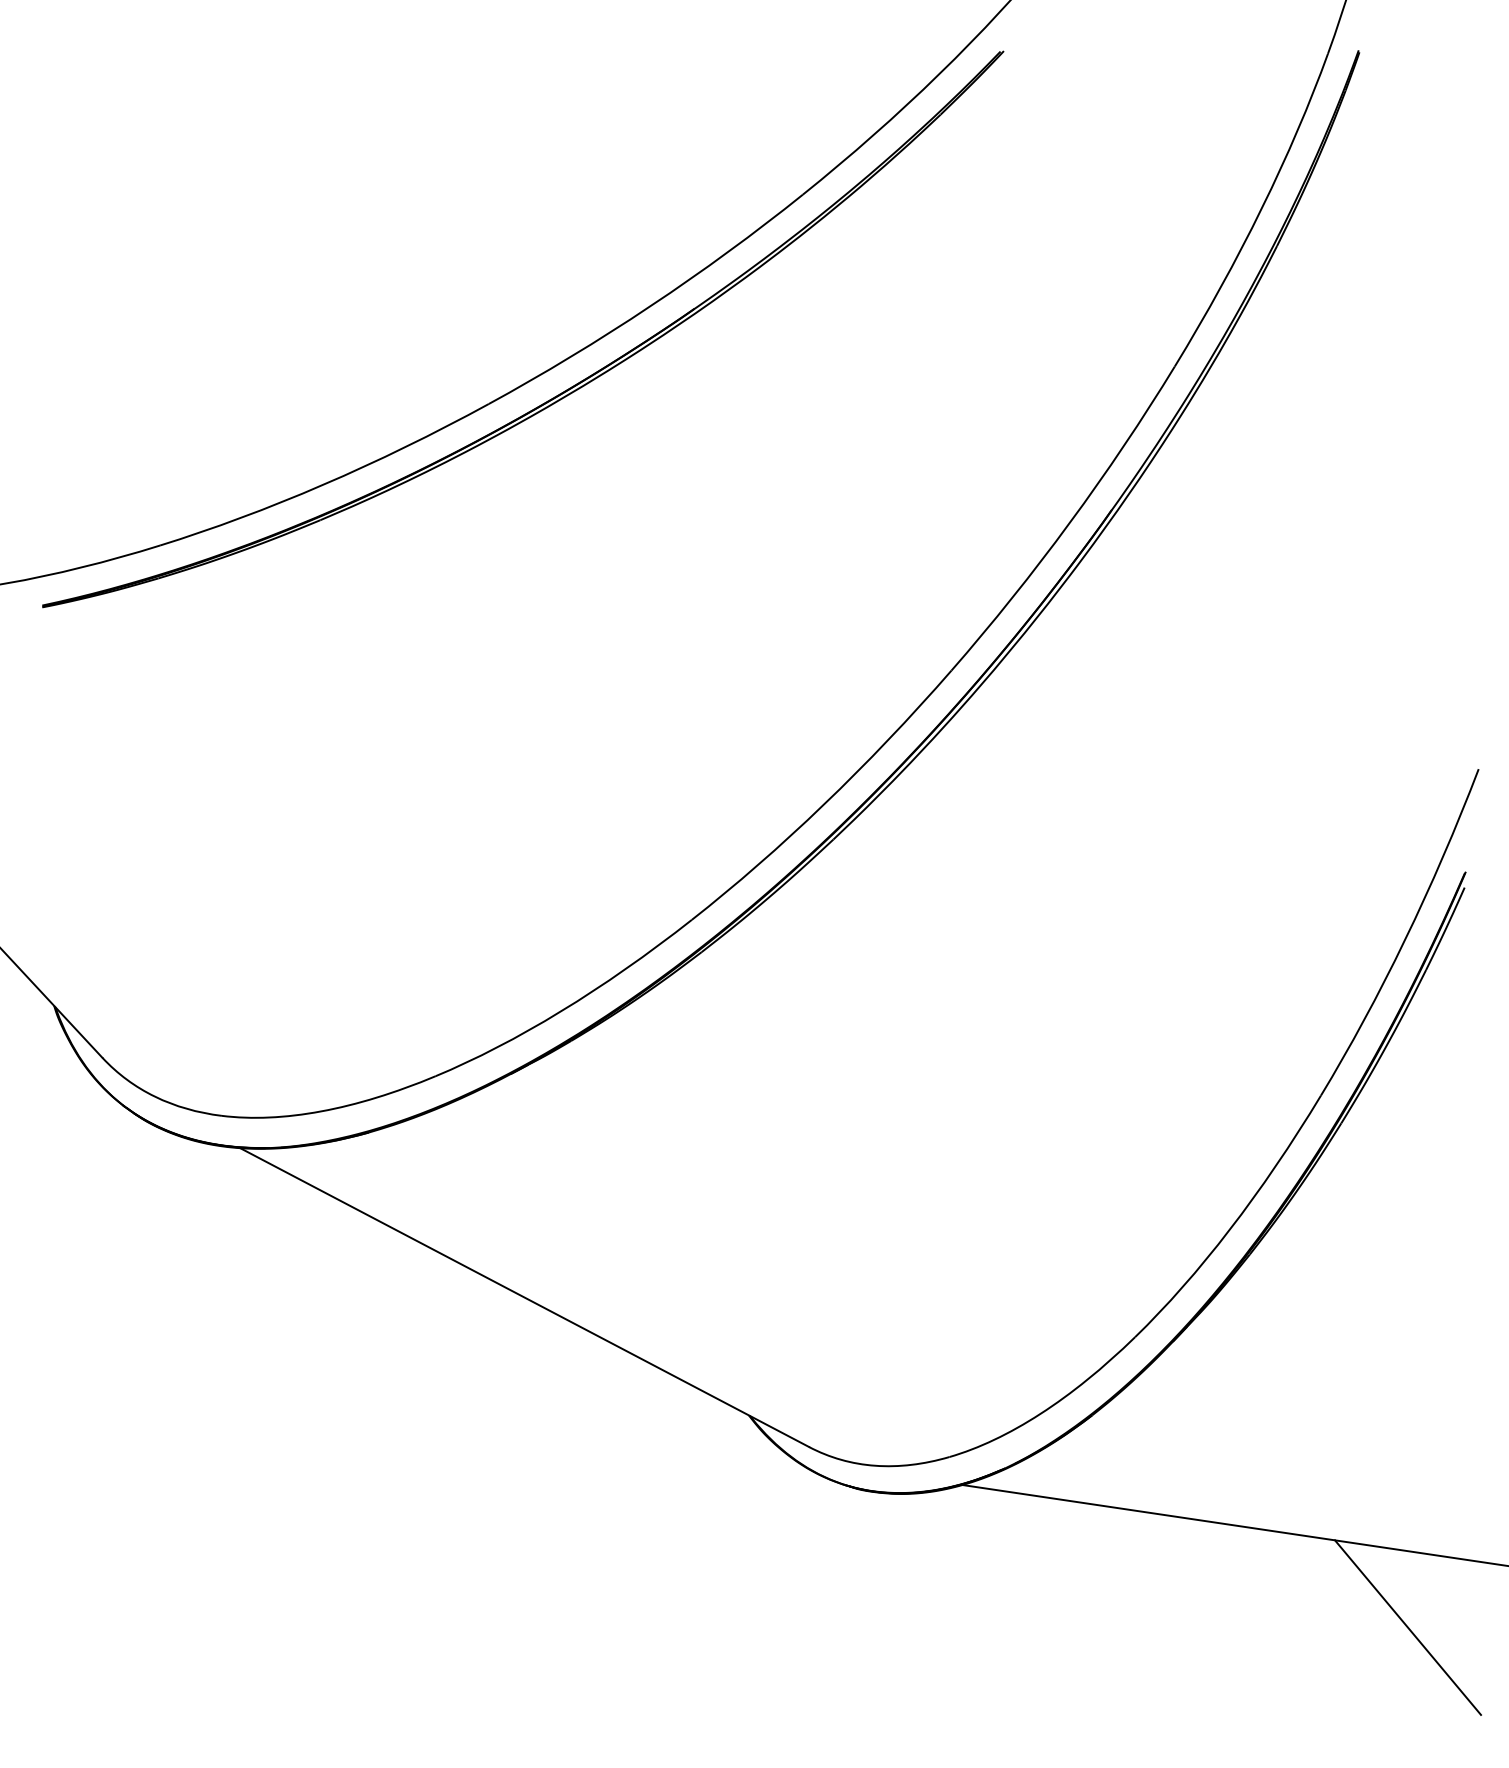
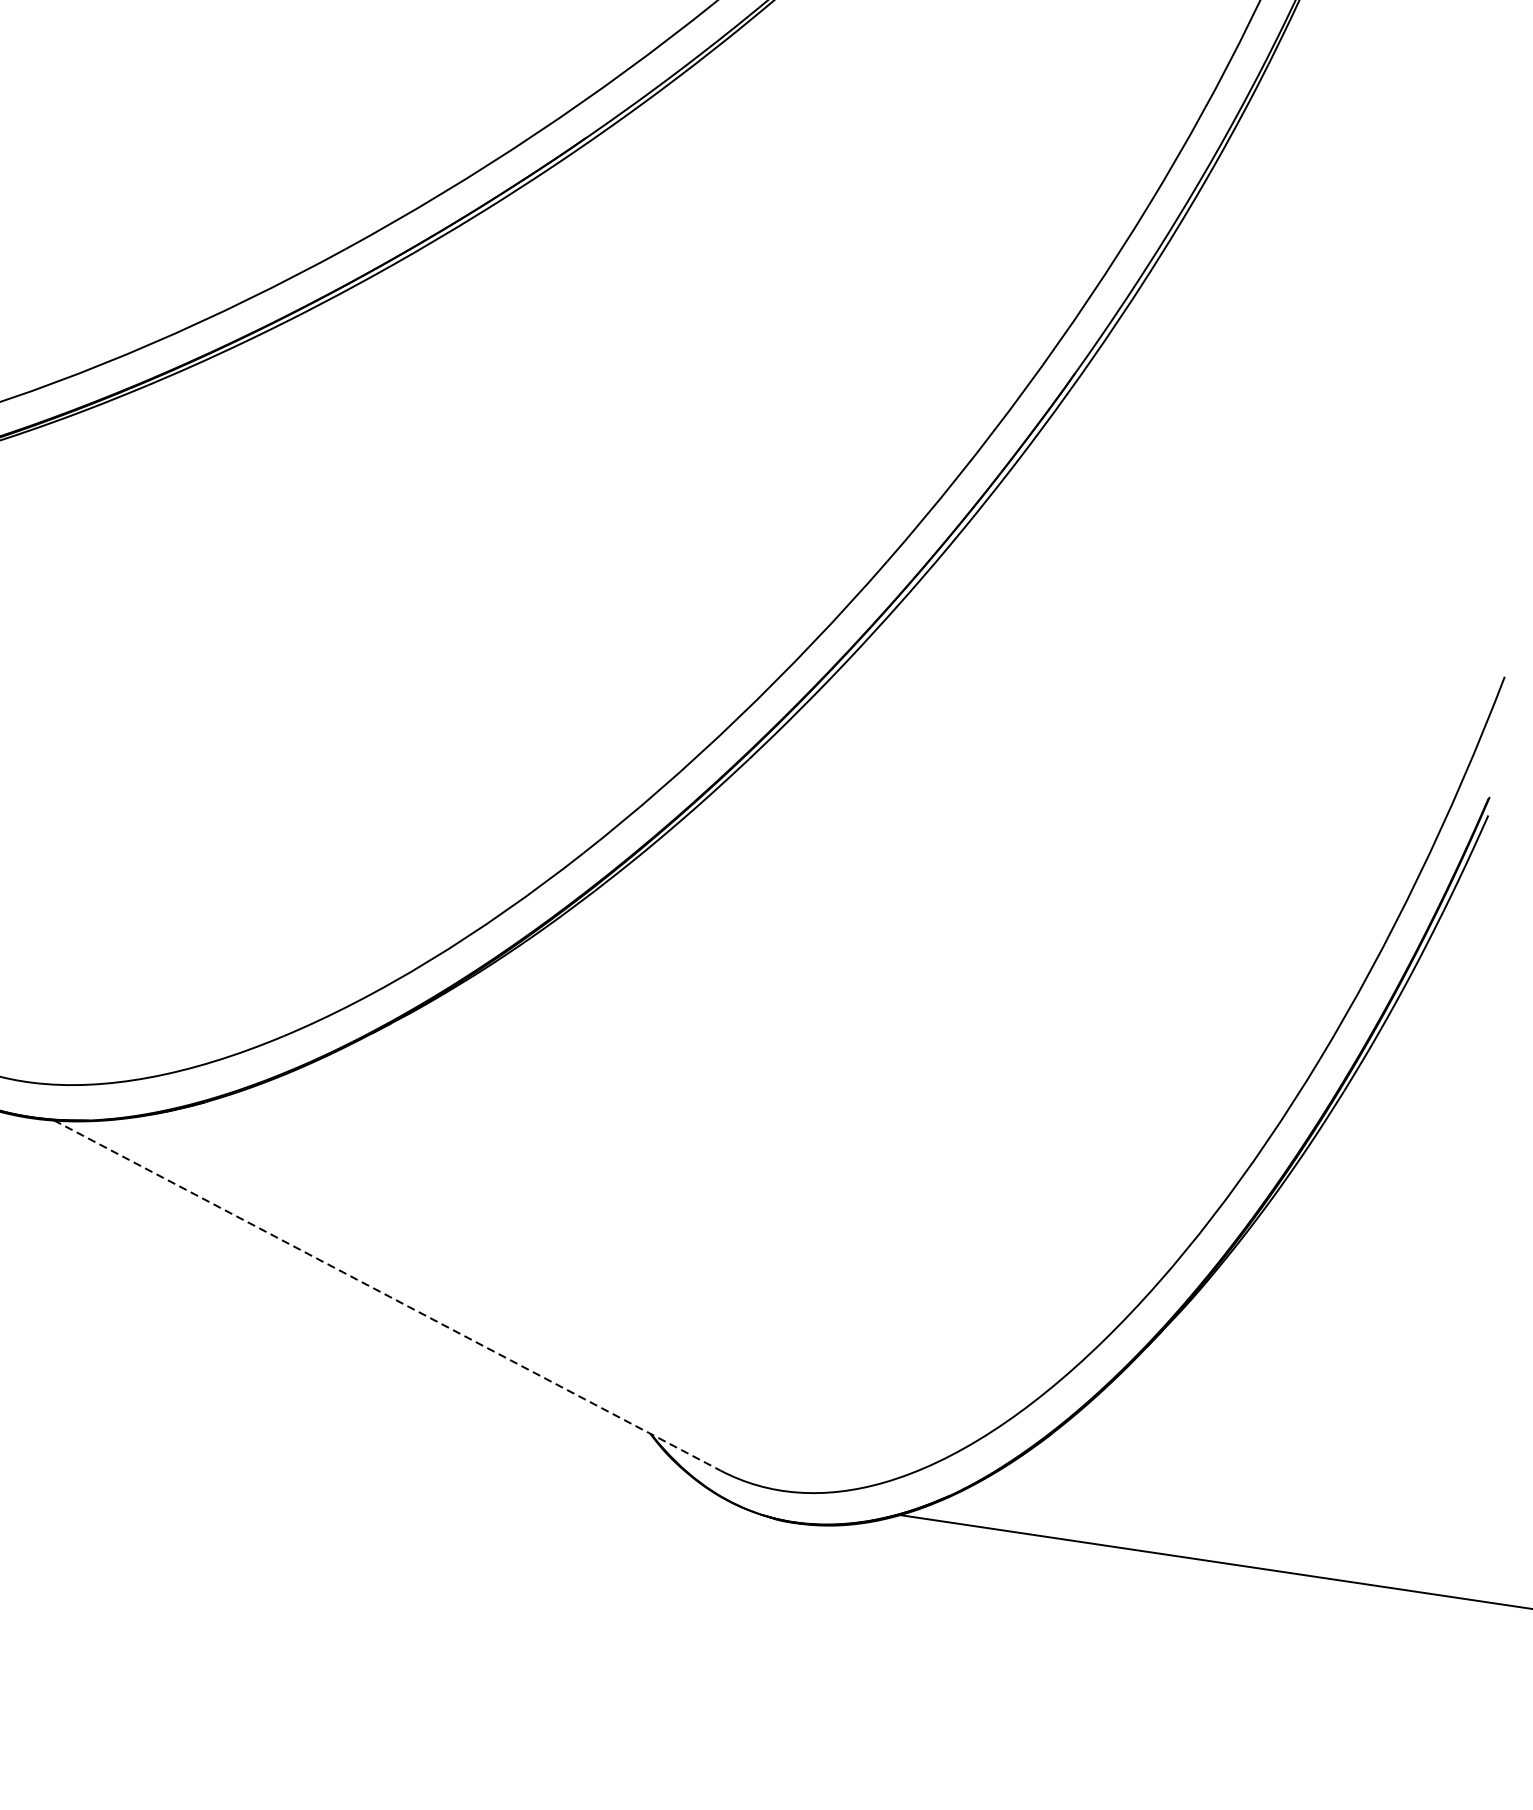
line: (524, 1297) -> (387, 1295), solid -> dashed
line: (1407, 1627) -> (1421, 1681), removed

